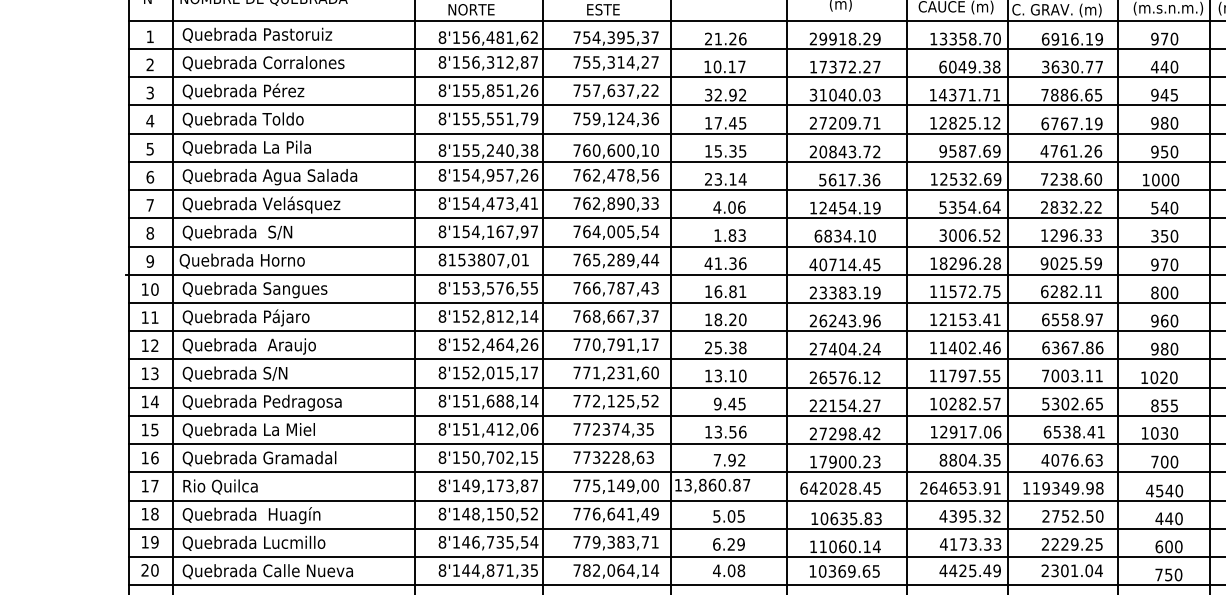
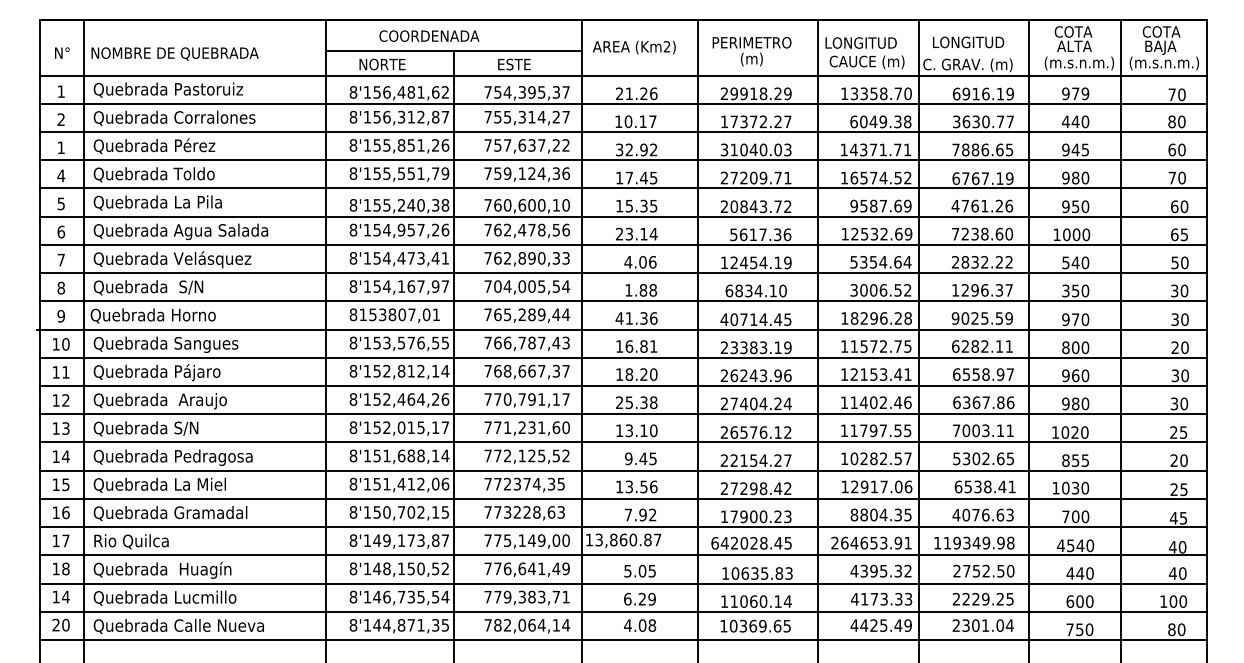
text: (1174, 39) -> (1085, 94), 970 -> 979
text: (149, 92) -> (60, 147), 3 -> 1
text: (964, 122) -> (875, 177), 12825.12 -> 16574.52
text: (586, 231) -> (497, 286), 764,005,54 -> 704,005,54
text: (741, 235) -> (652, 290), 1.83 -> 1.88
text: (1097, 235) -> (1008, 290), 1296.33 -> 1296.37
text: (154, 541) -> (65, 596), 19 -> 14

